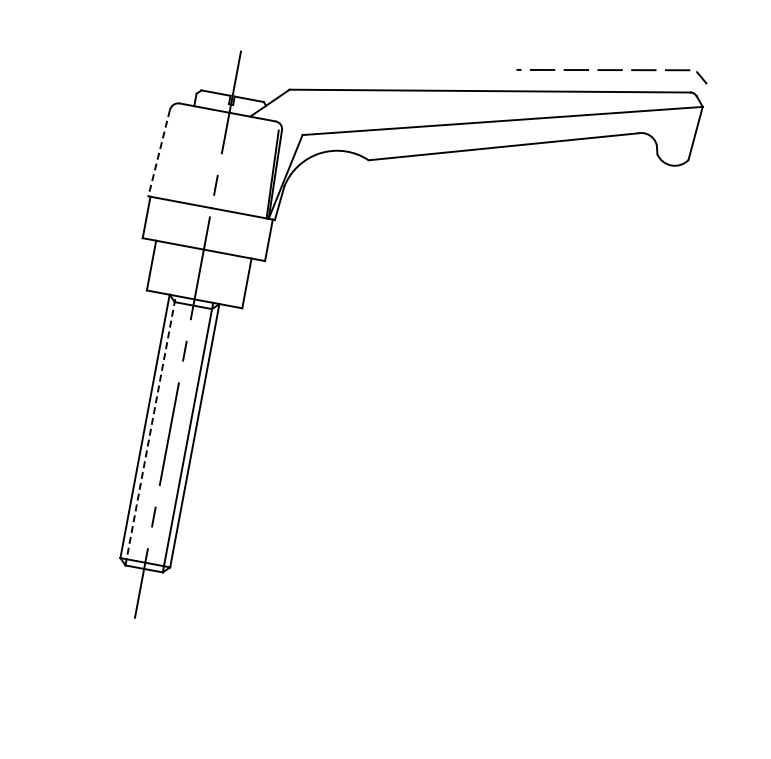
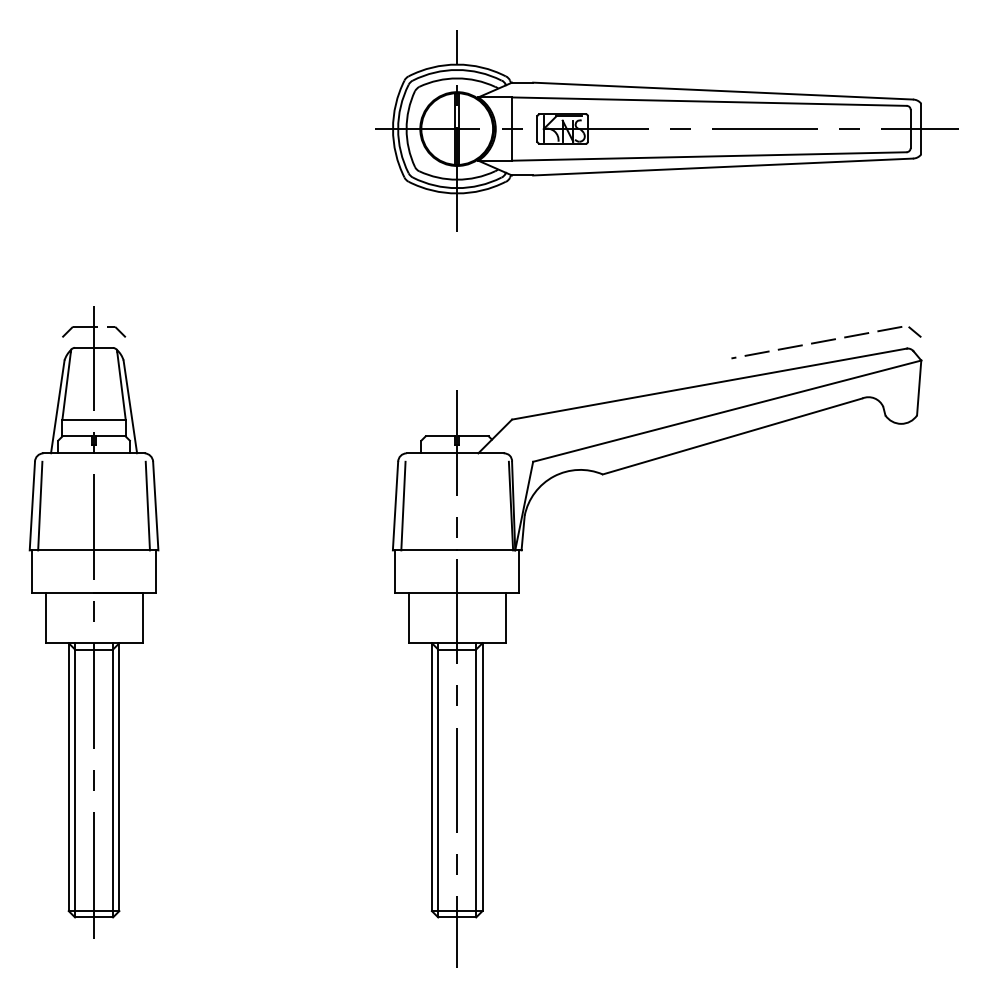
line: (159, 153) -> (395, 506), dashed -> solid
line: (167, 154) -> (403, 505), added
line: (151, 429) -> (438, 779), dashed -> solid

